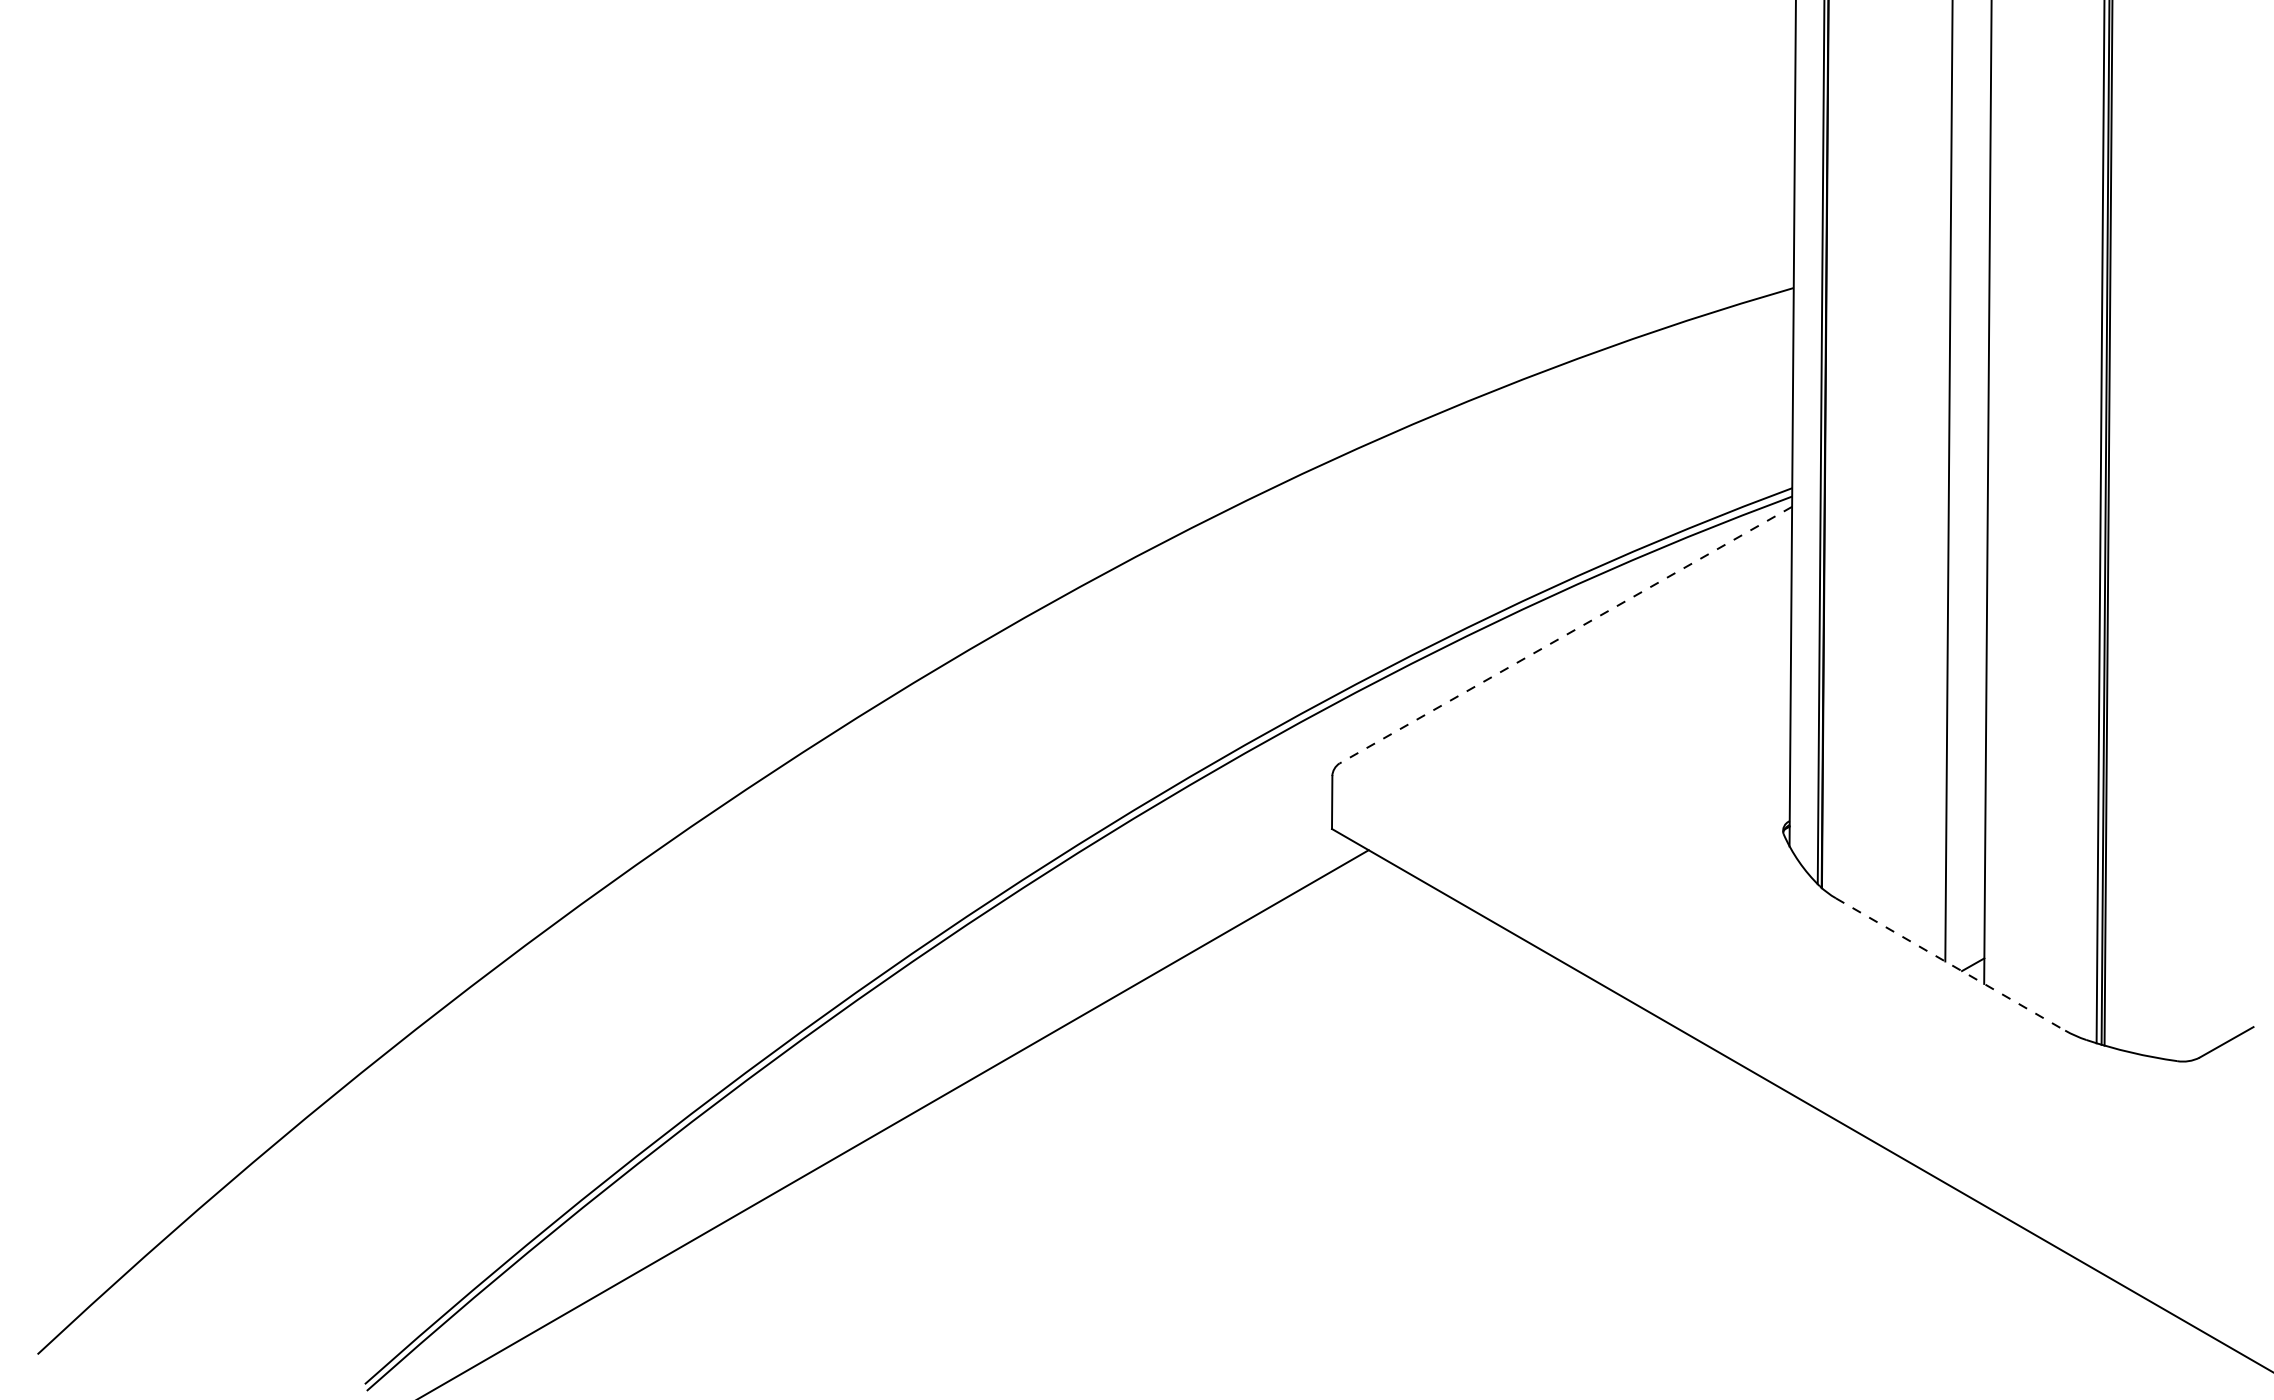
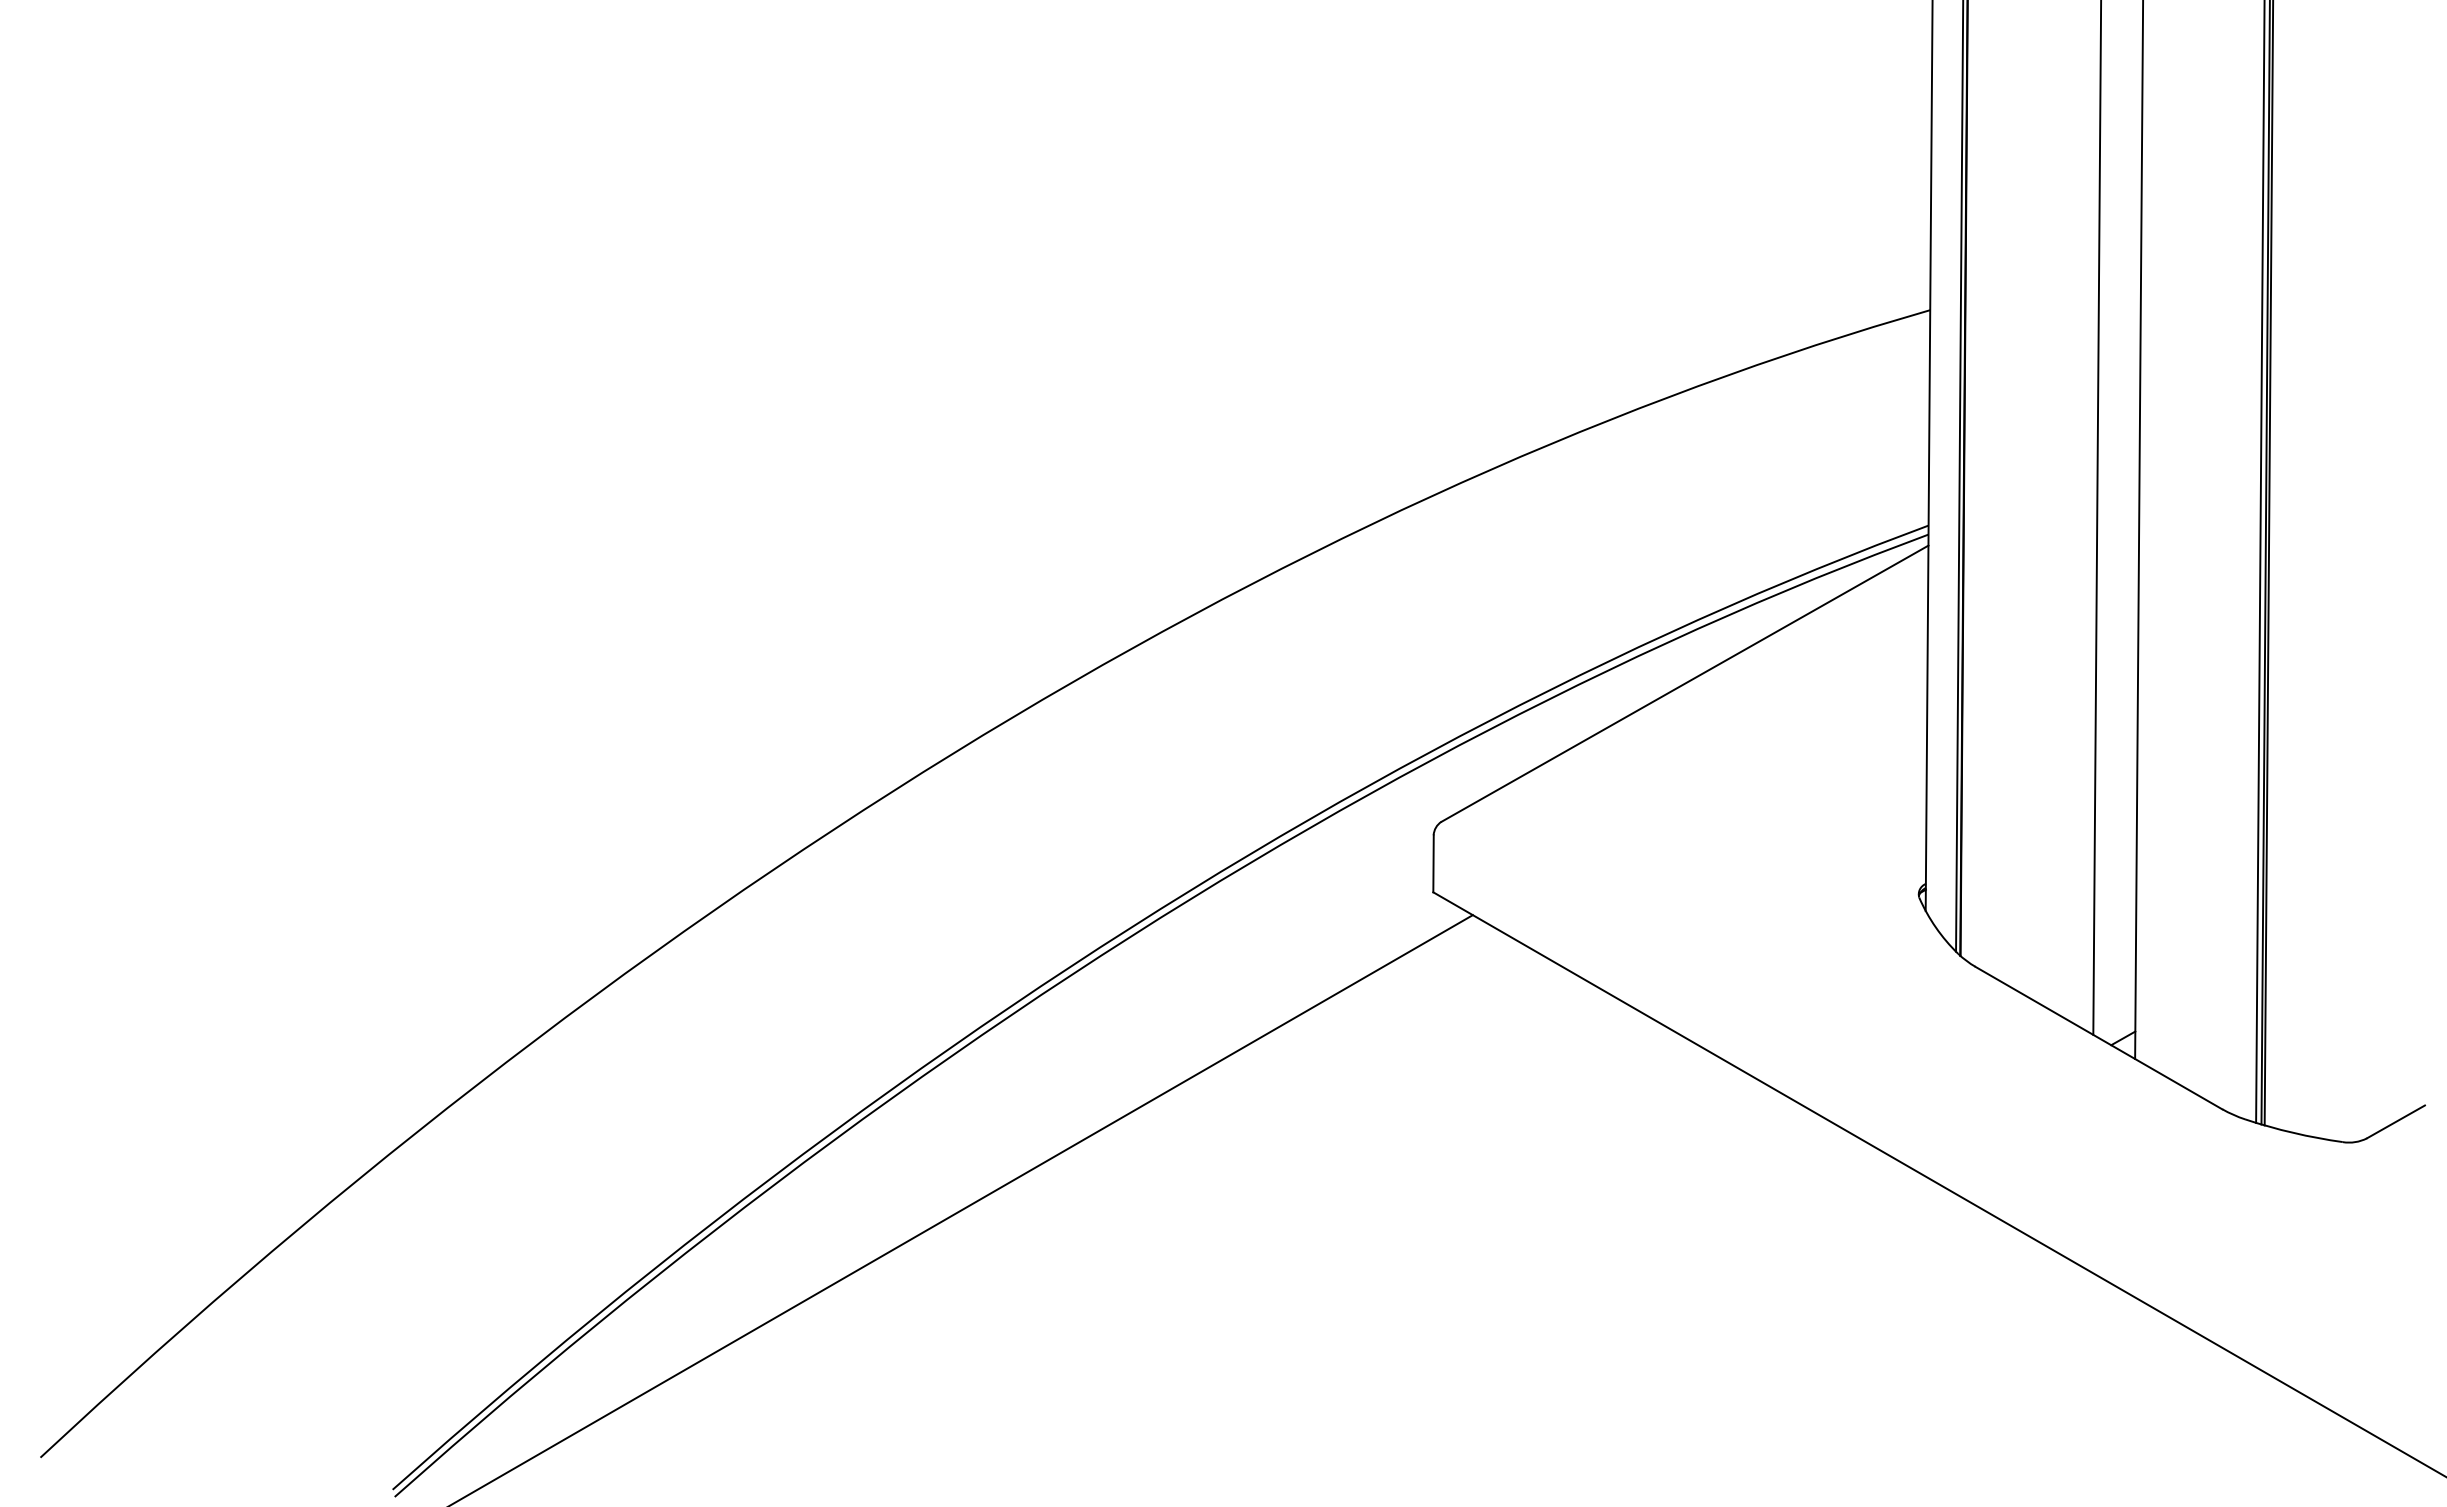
line: (1566, 634) -> (1685, 683), dashed -> solid
line: (1951, 964) -> (2099, 1038), dashed -> solid

